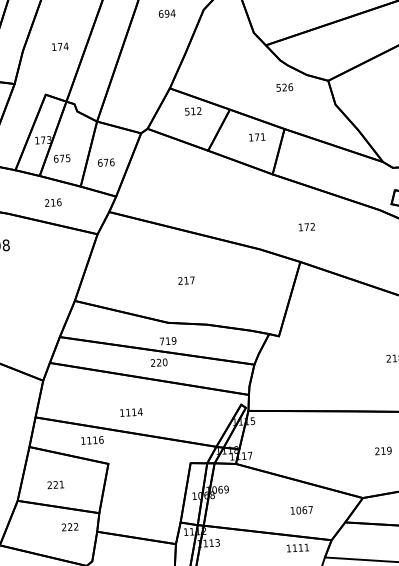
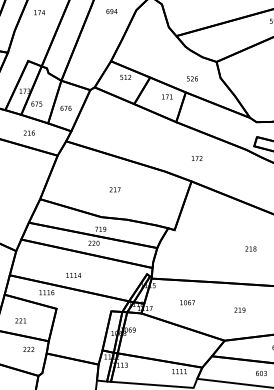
text: (60, 46) -> (39, 12), moved
text: (284, 87) -> (192, 78), moved
text: (301, 510) -> (187, 302), moved

